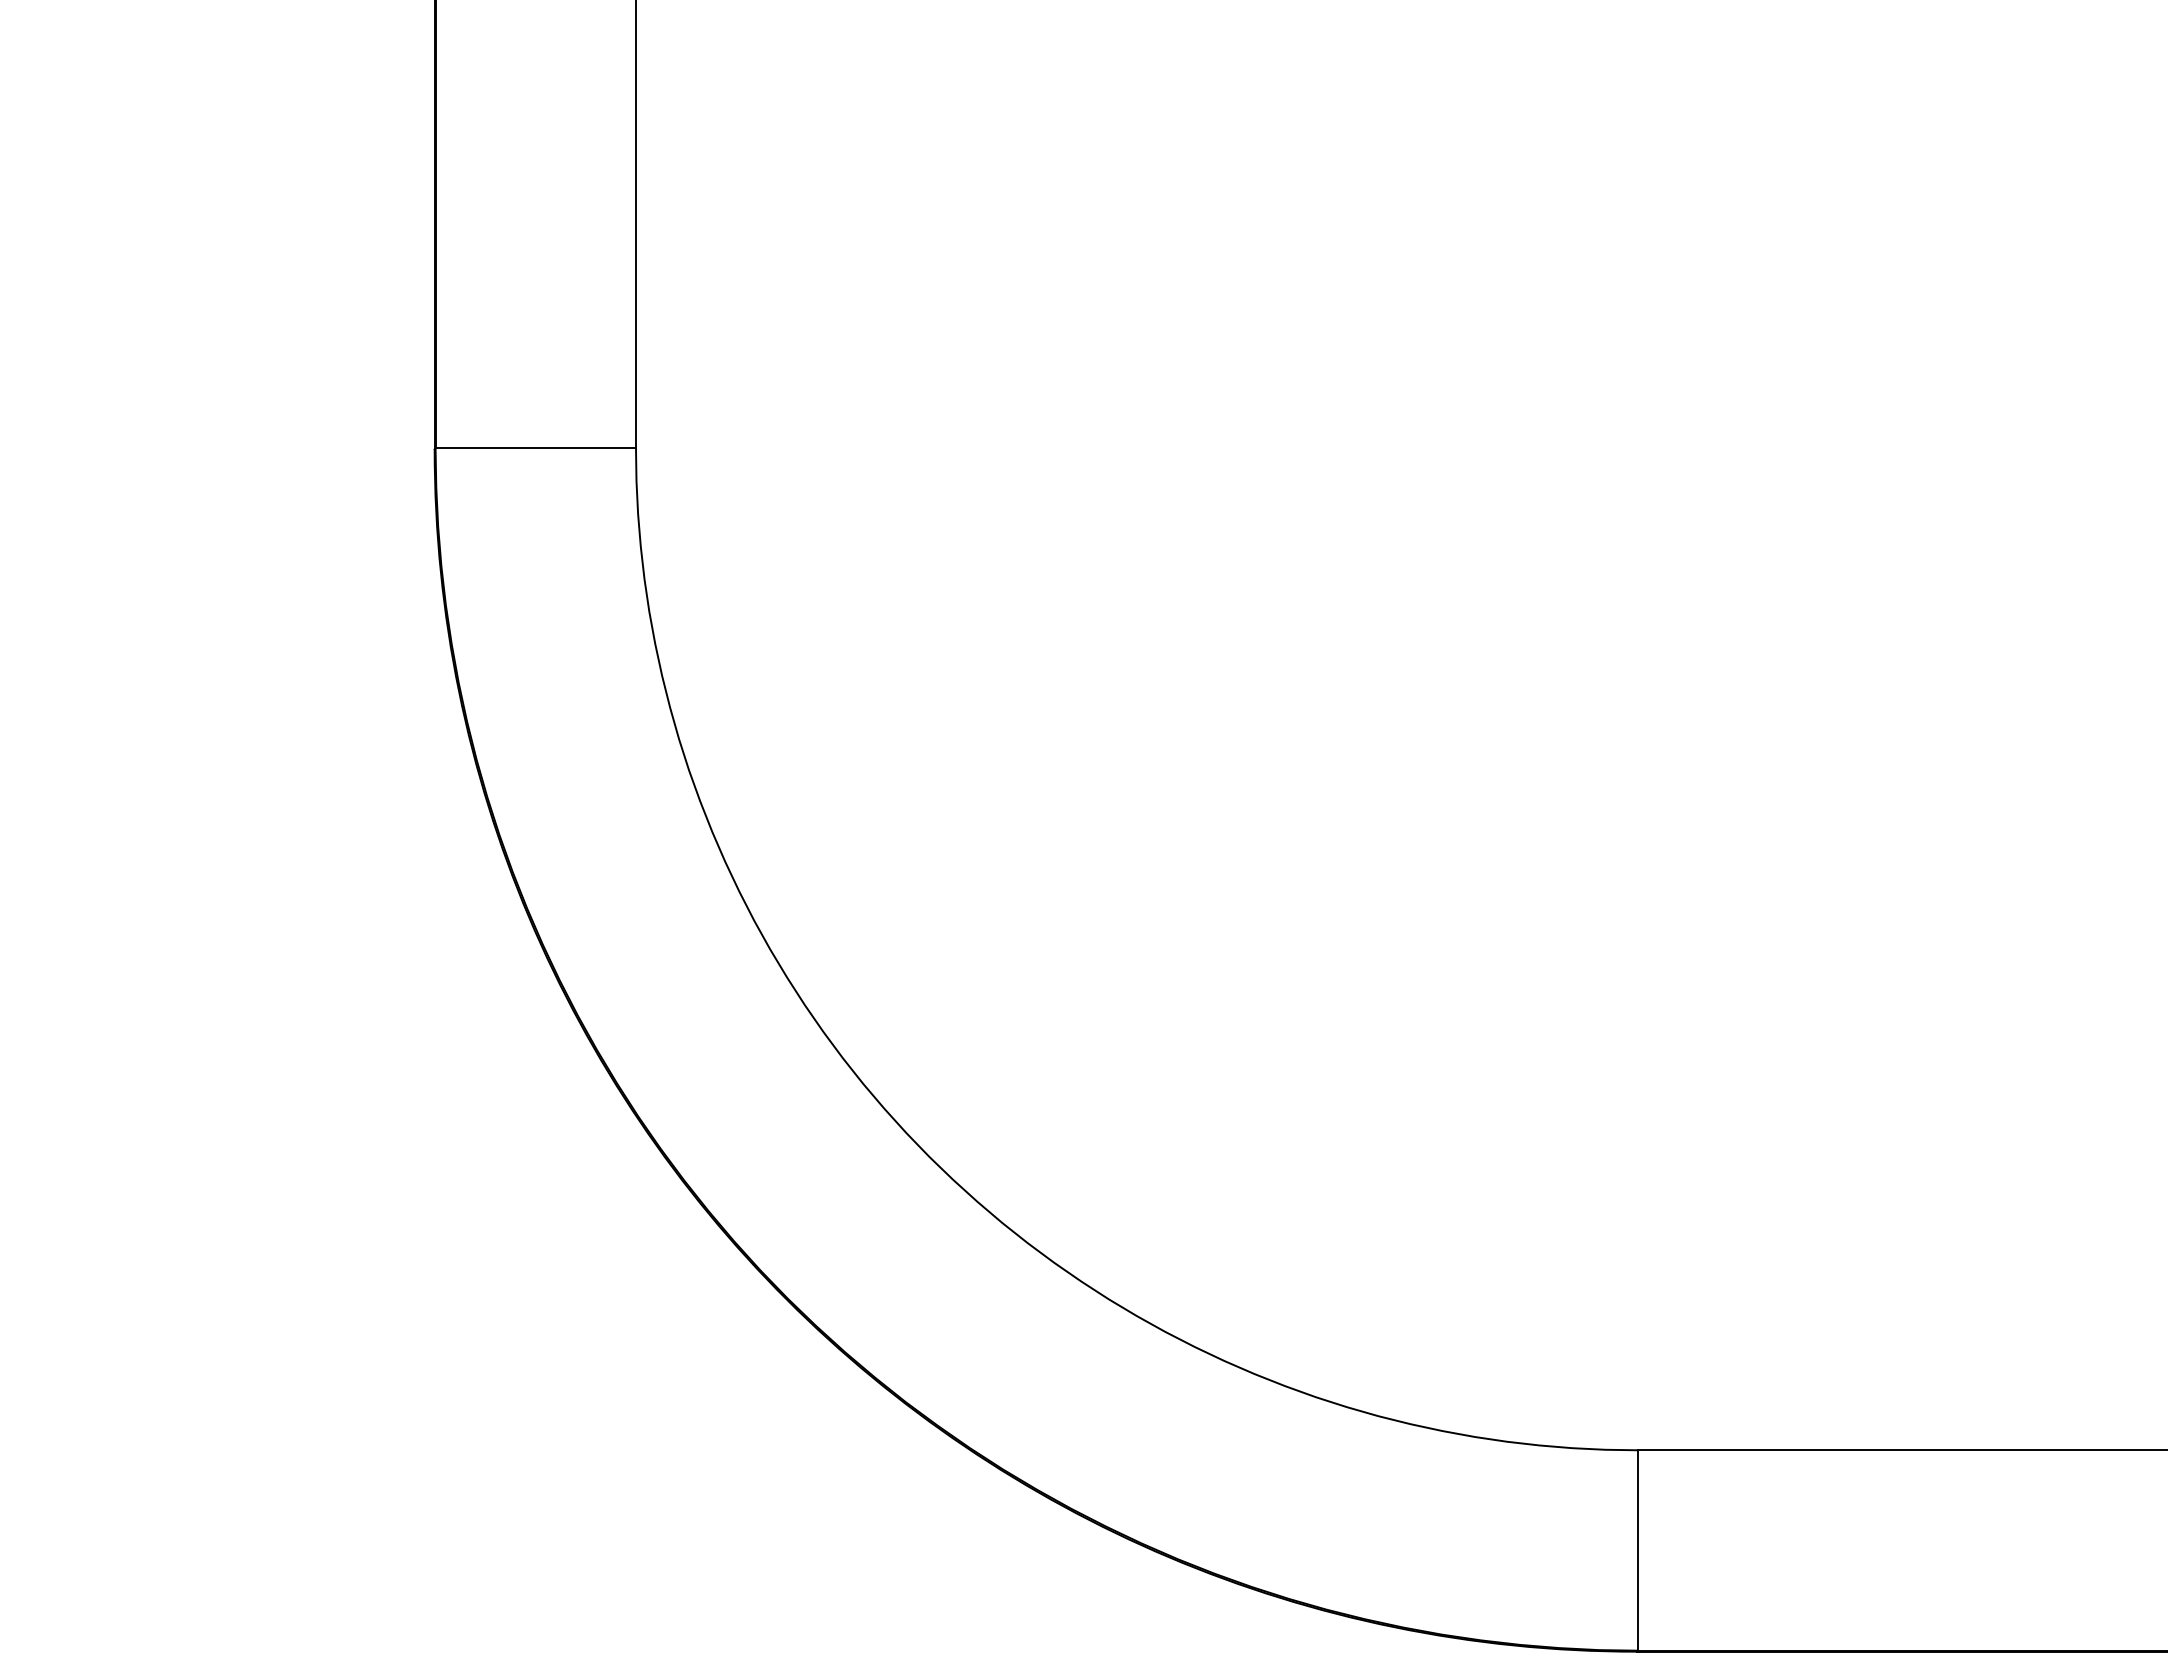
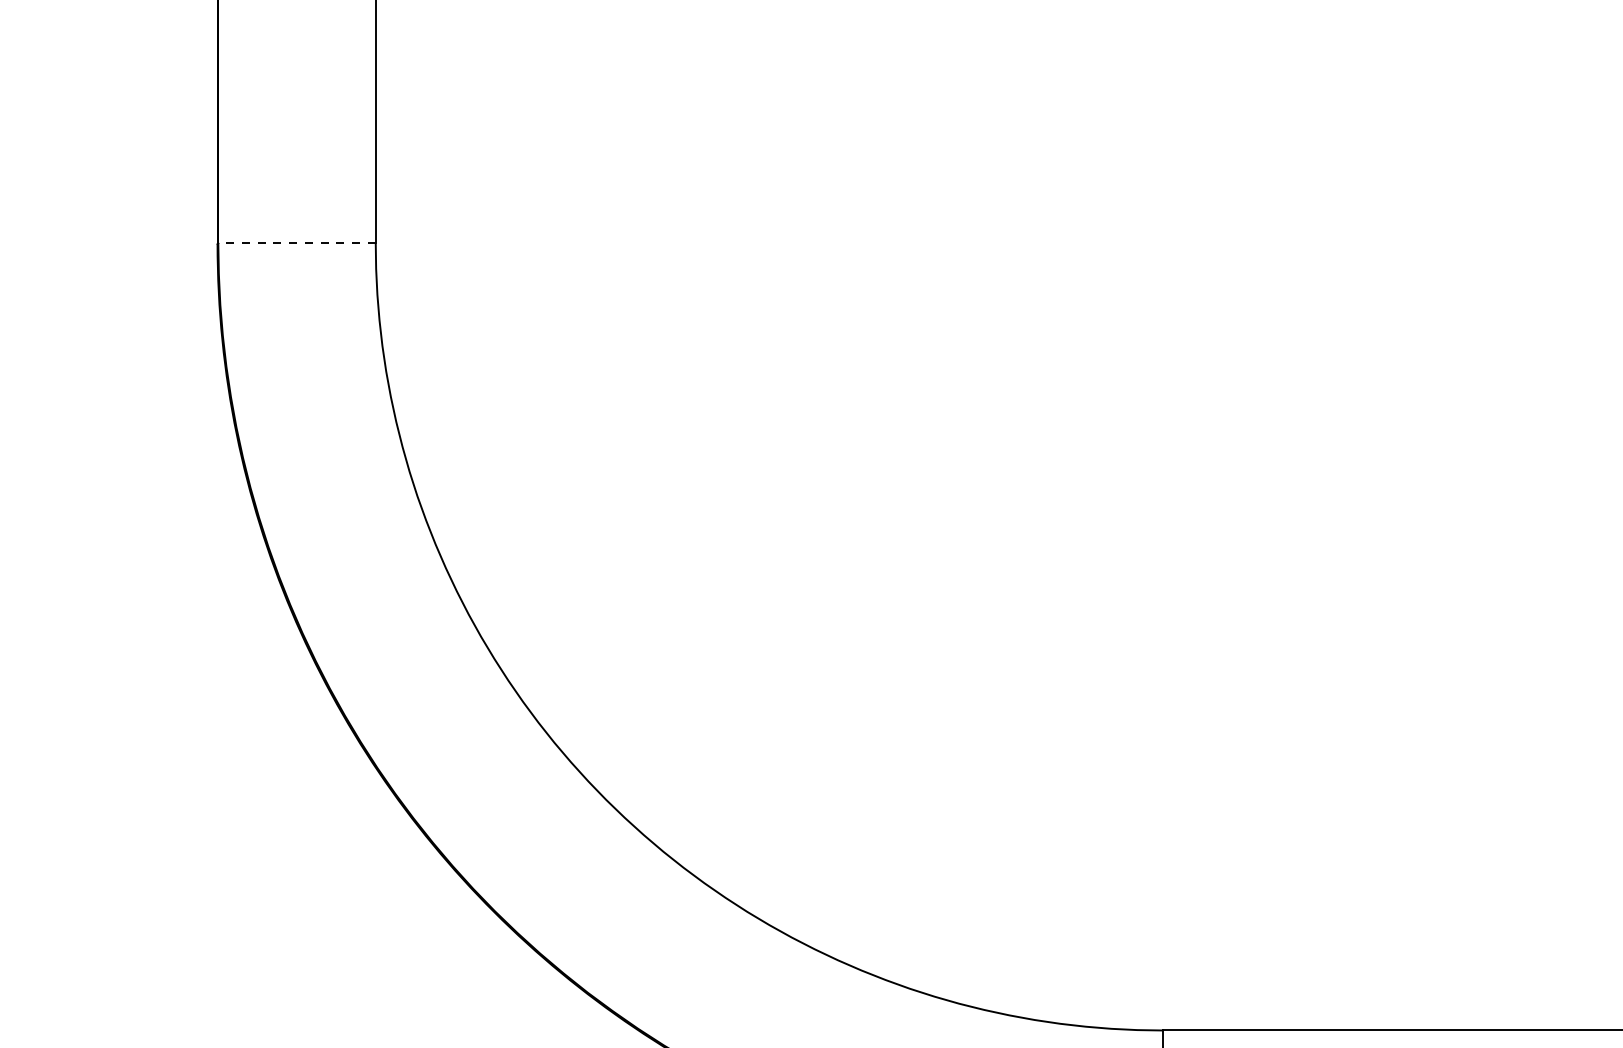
line: (535, 448) -> (296, 243), solid -> dashed

